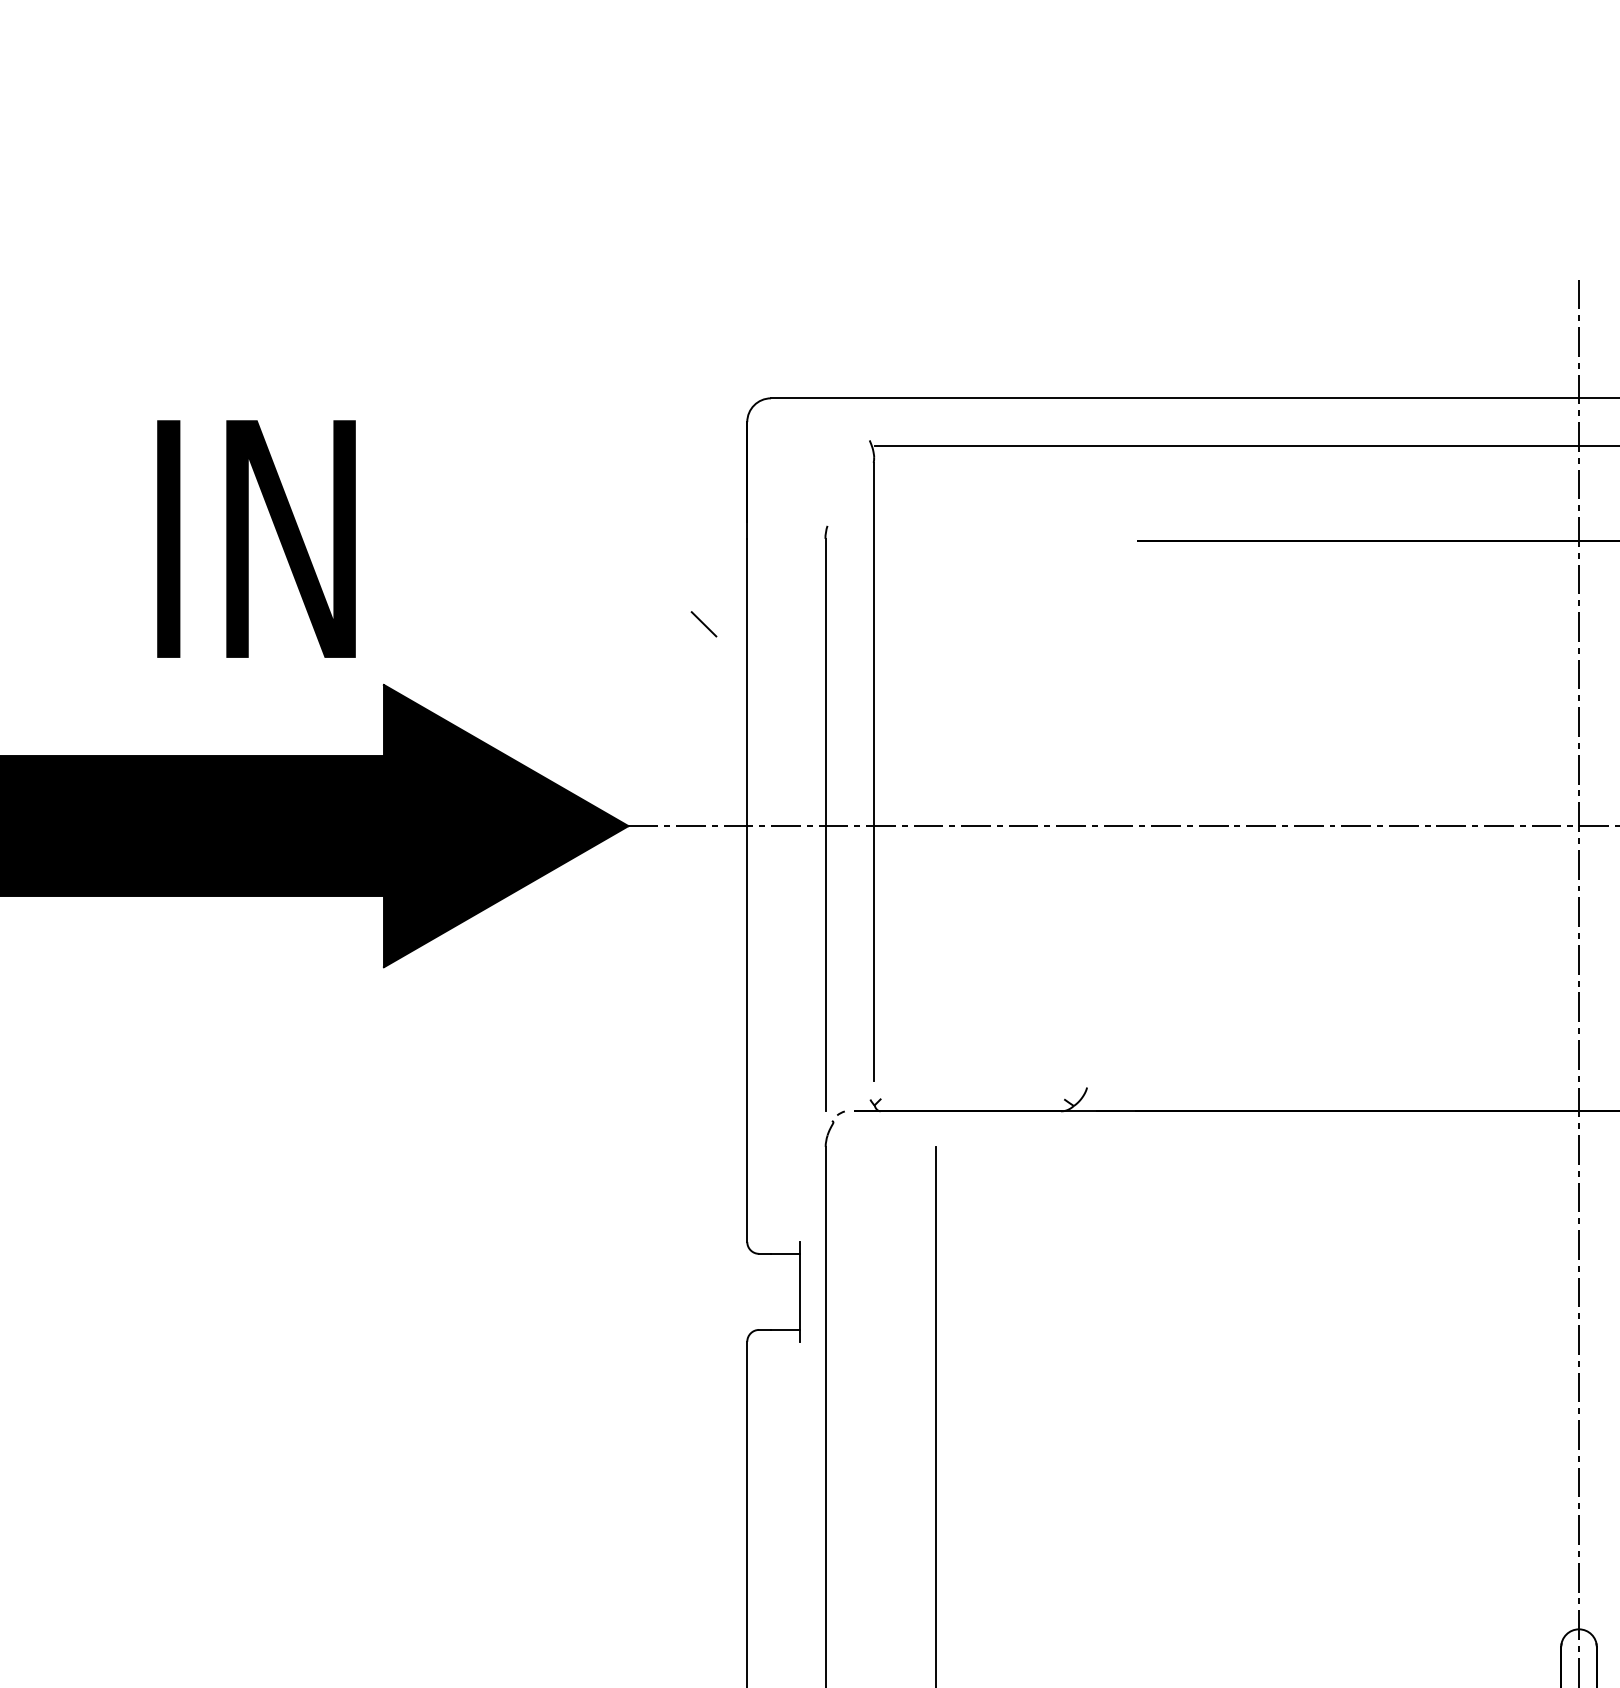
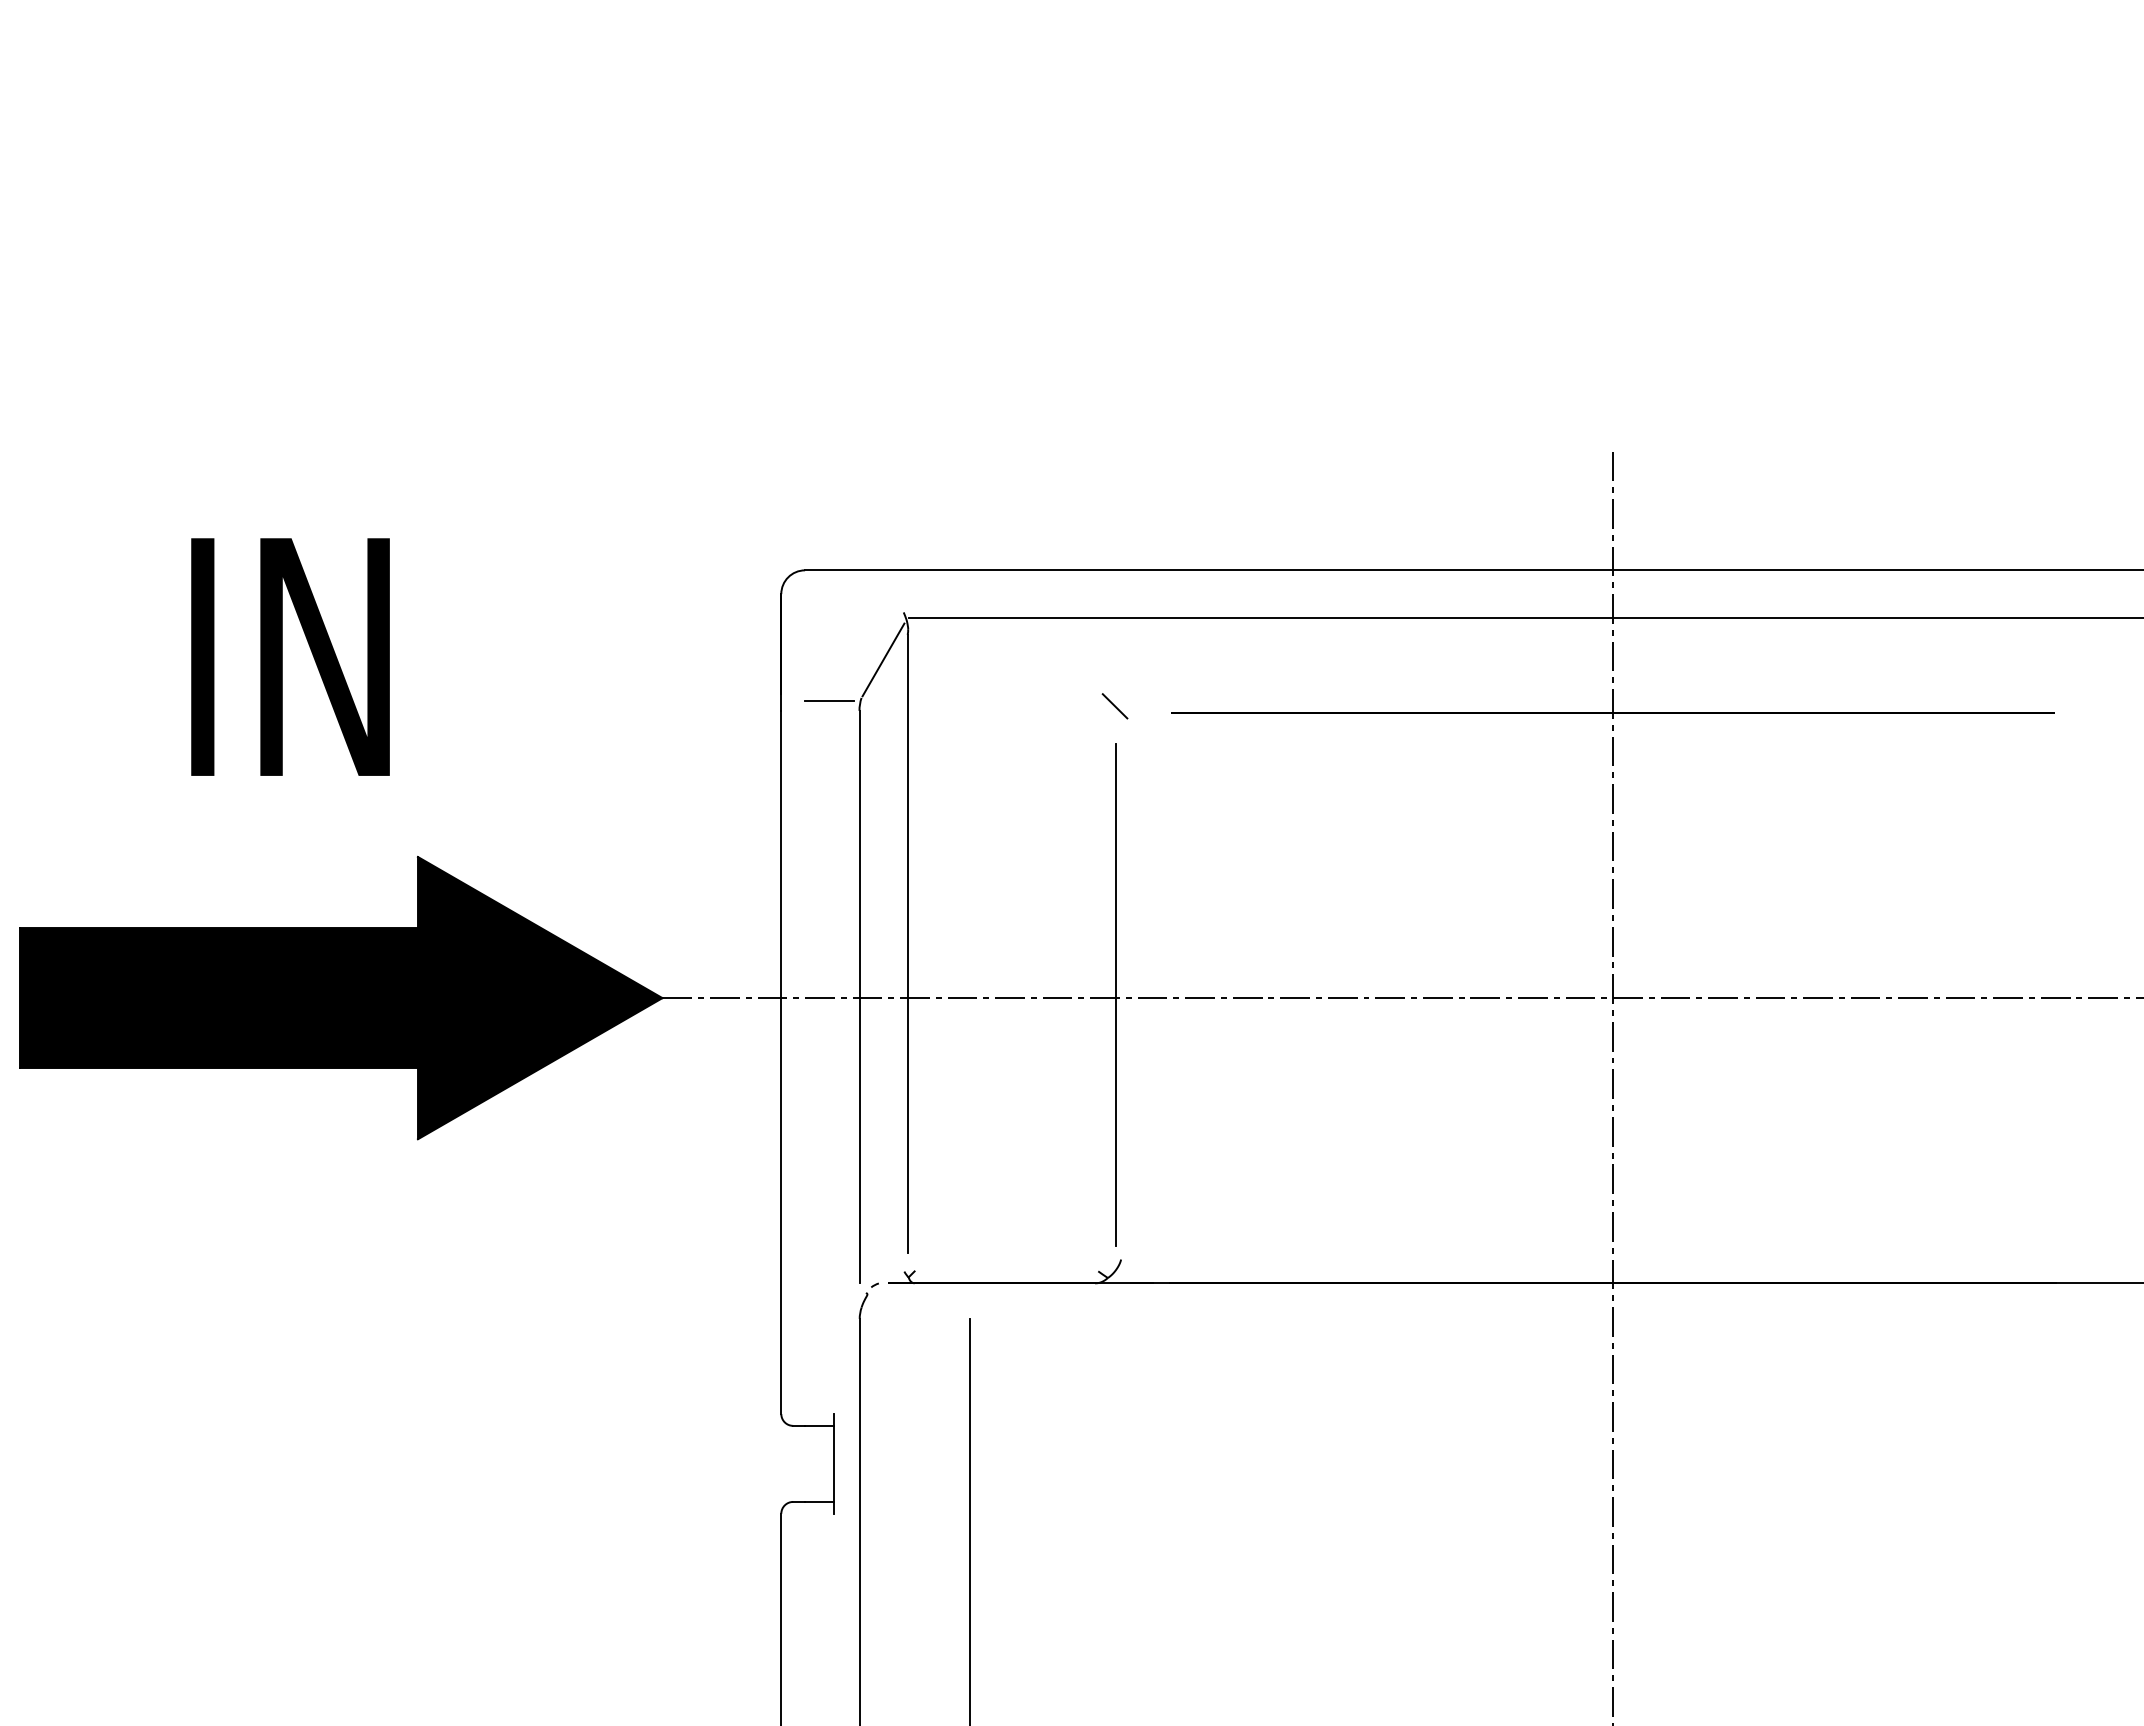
line: (849, 487) -> (883, 659), added
line: (795, 529) -> (829, 701), added
text: (256, 538) -> (290, 656), moved
line: (703, 624) -> (1114, 706), moved
line: (1082, 822) -> (1116, 994), added

